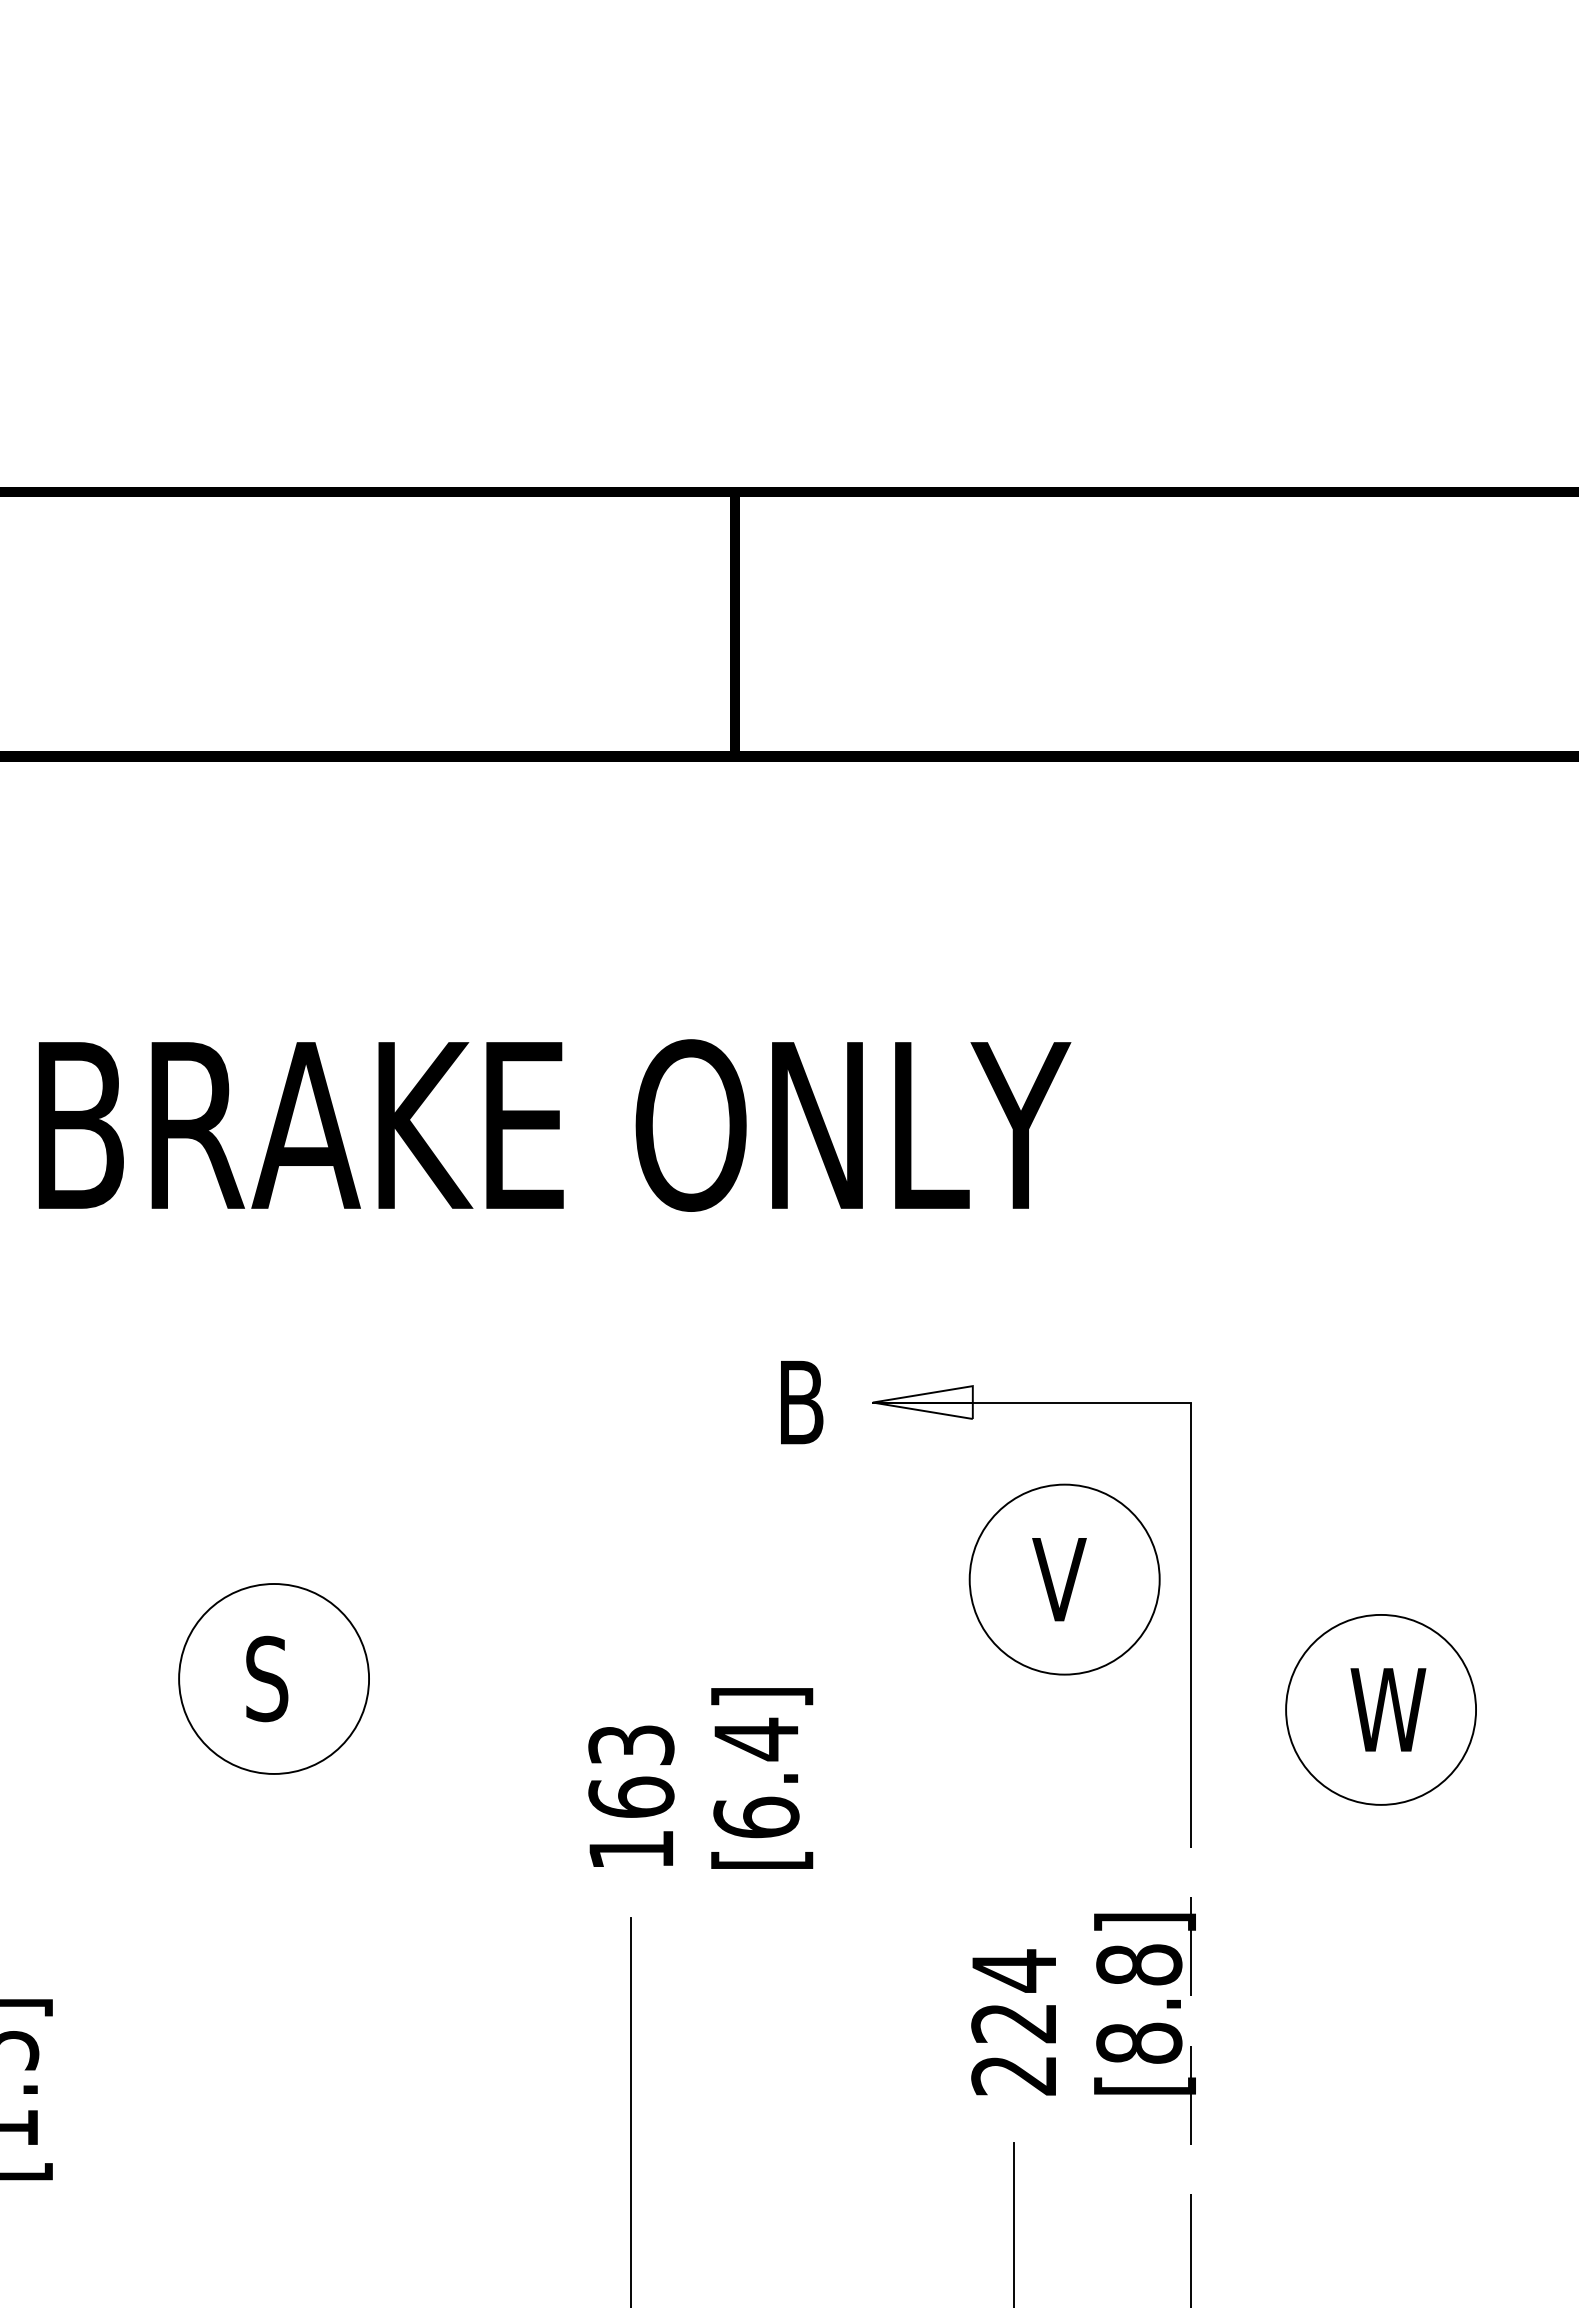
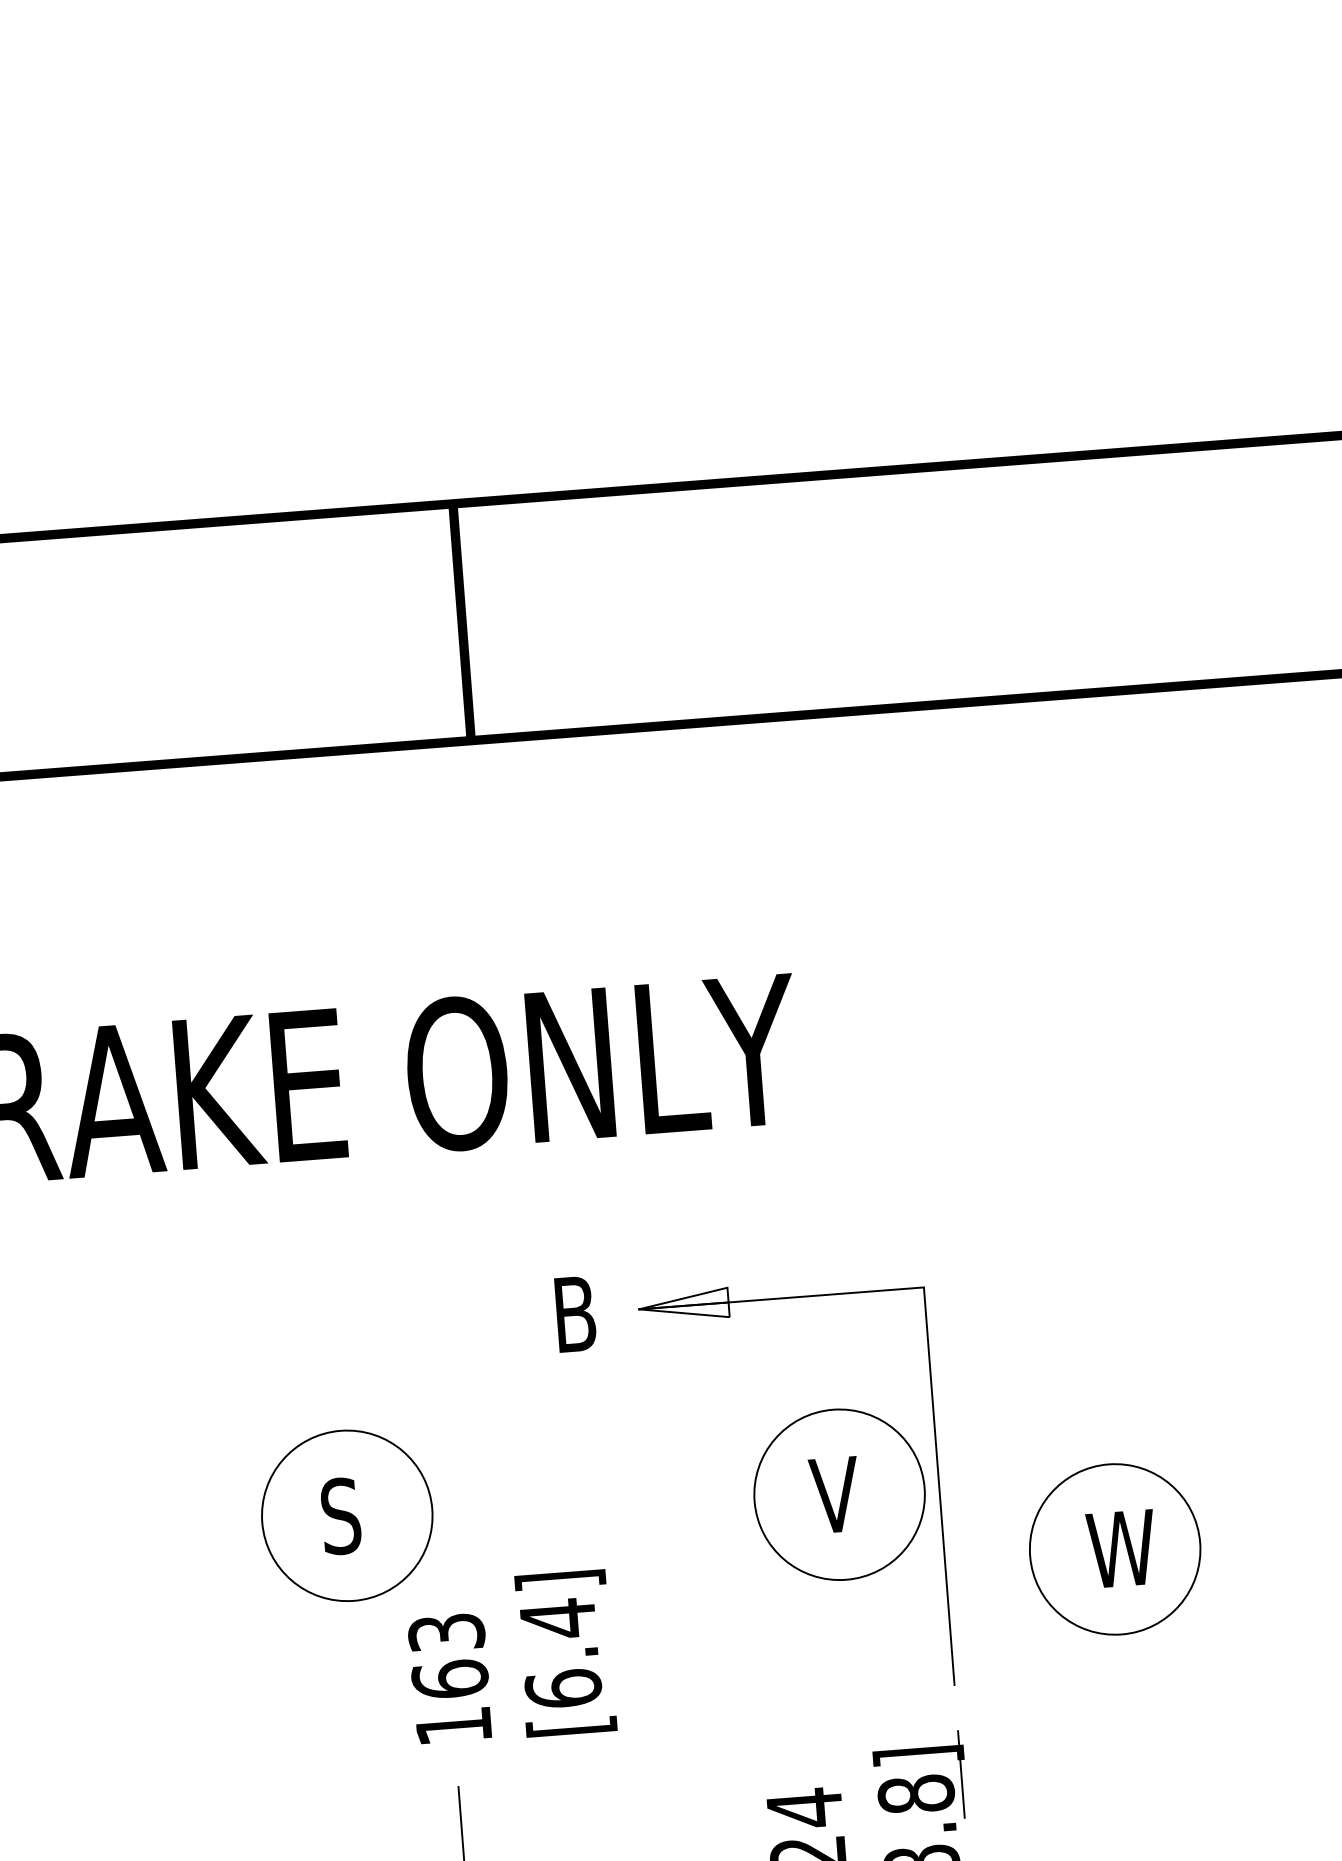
part: (1064, 1579) -> (839, 1494), moved
part: (273, 1678) -> (346, 1515), moved

